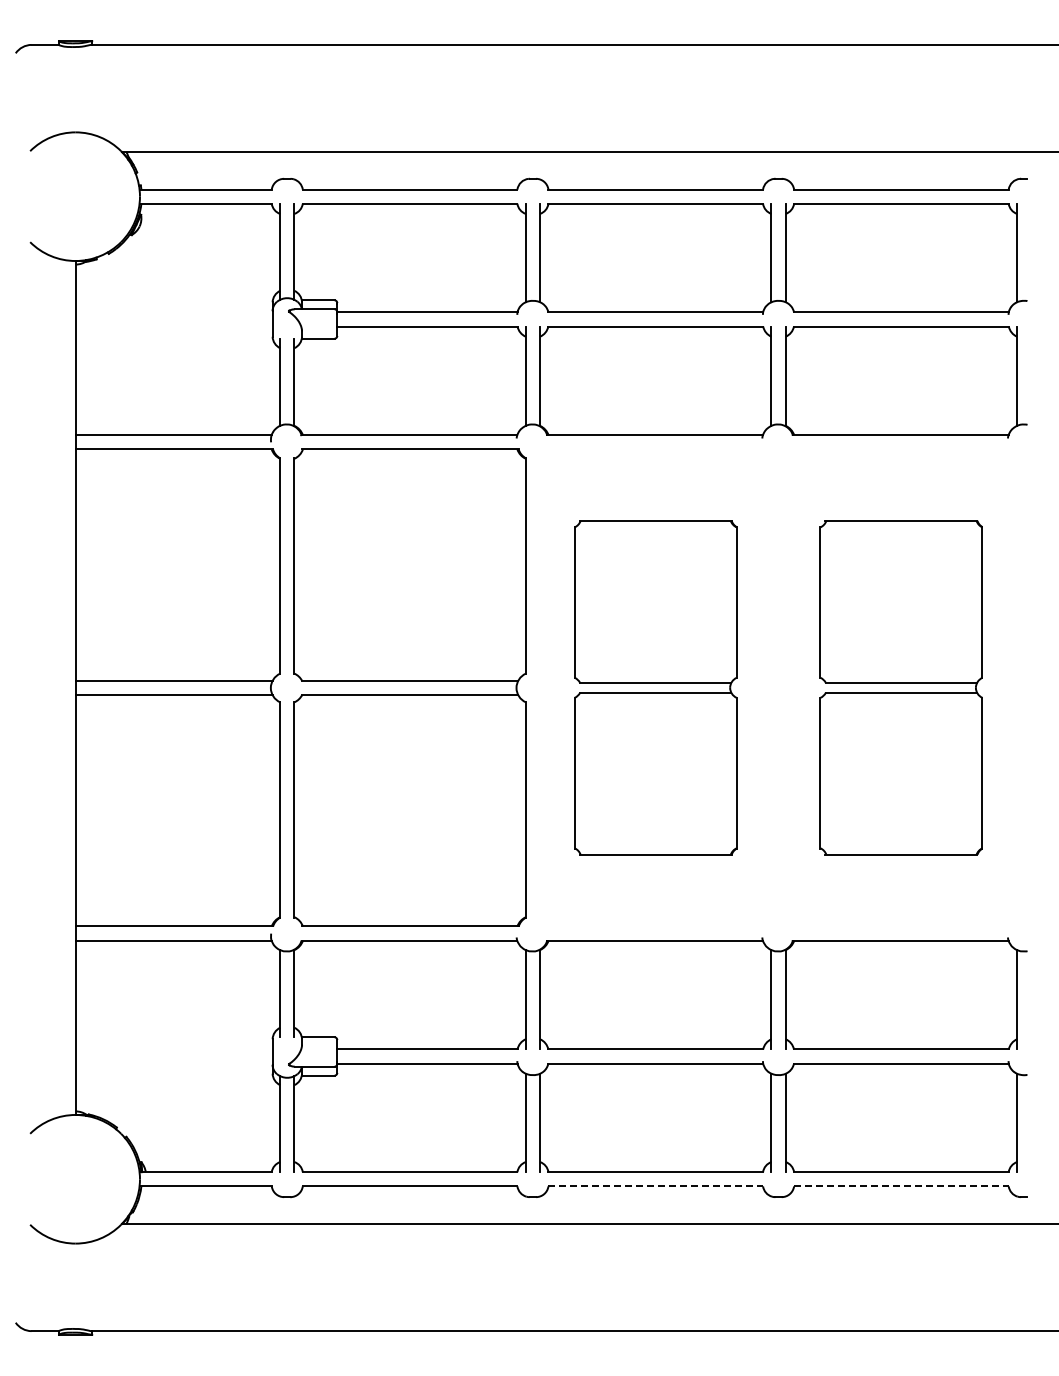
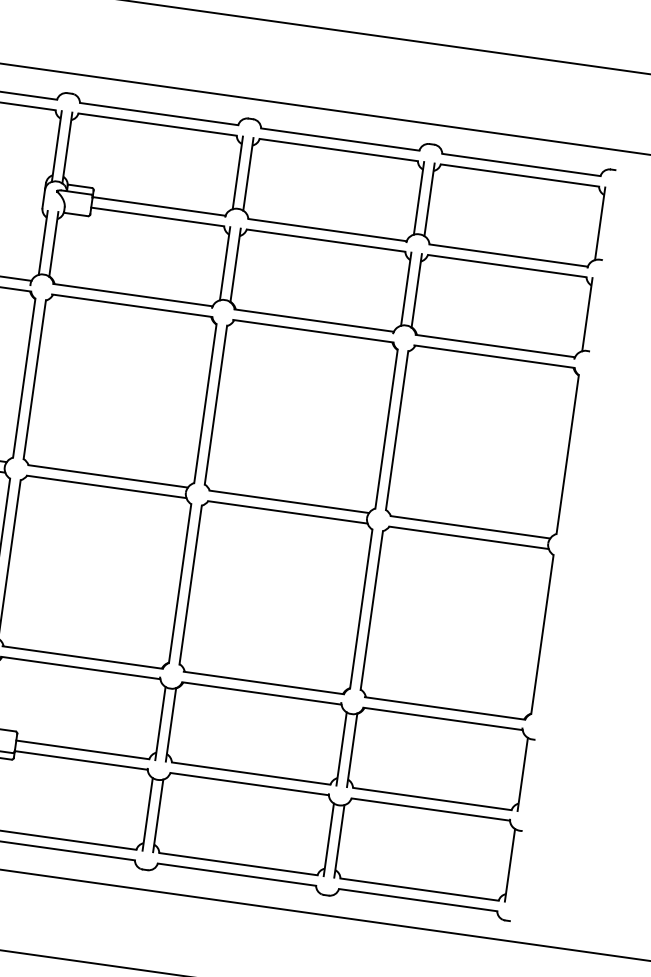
part: (655, 687) -> (288, 506), size x1.43
part: (901, 687) -> (469, 532), size x1.43
line: (656, 1186) -> (237, 874), dashed -> solid
line: (901, 1186) -> (418, 900), dashed -> solid

